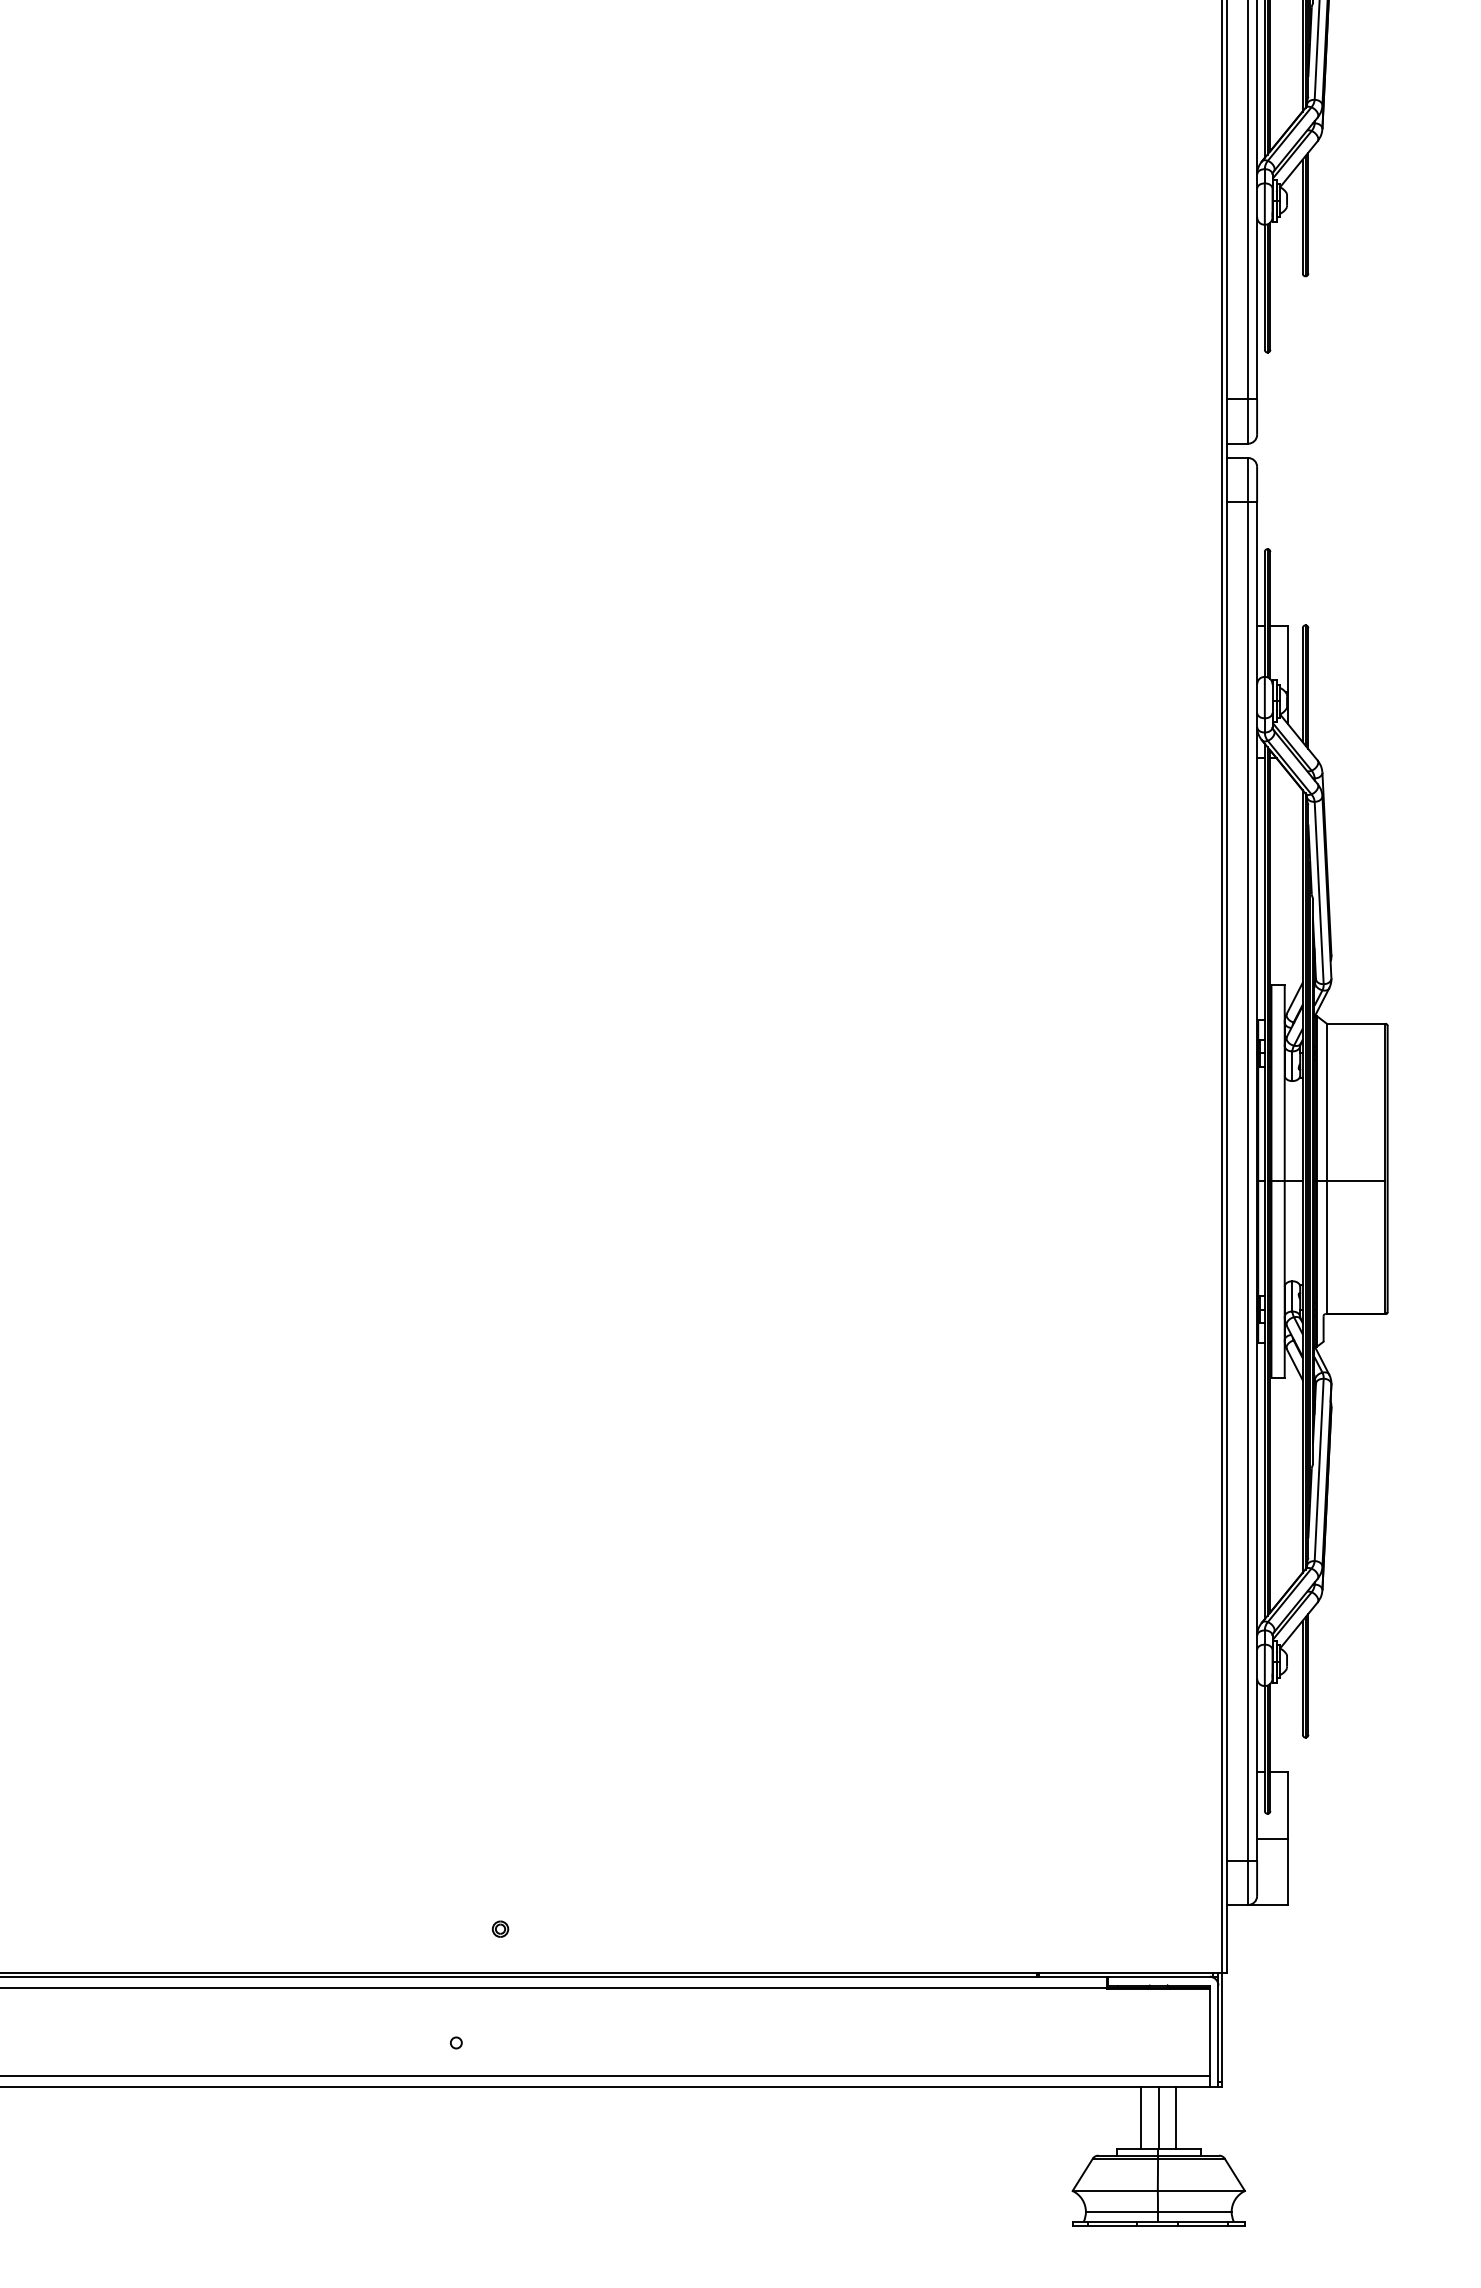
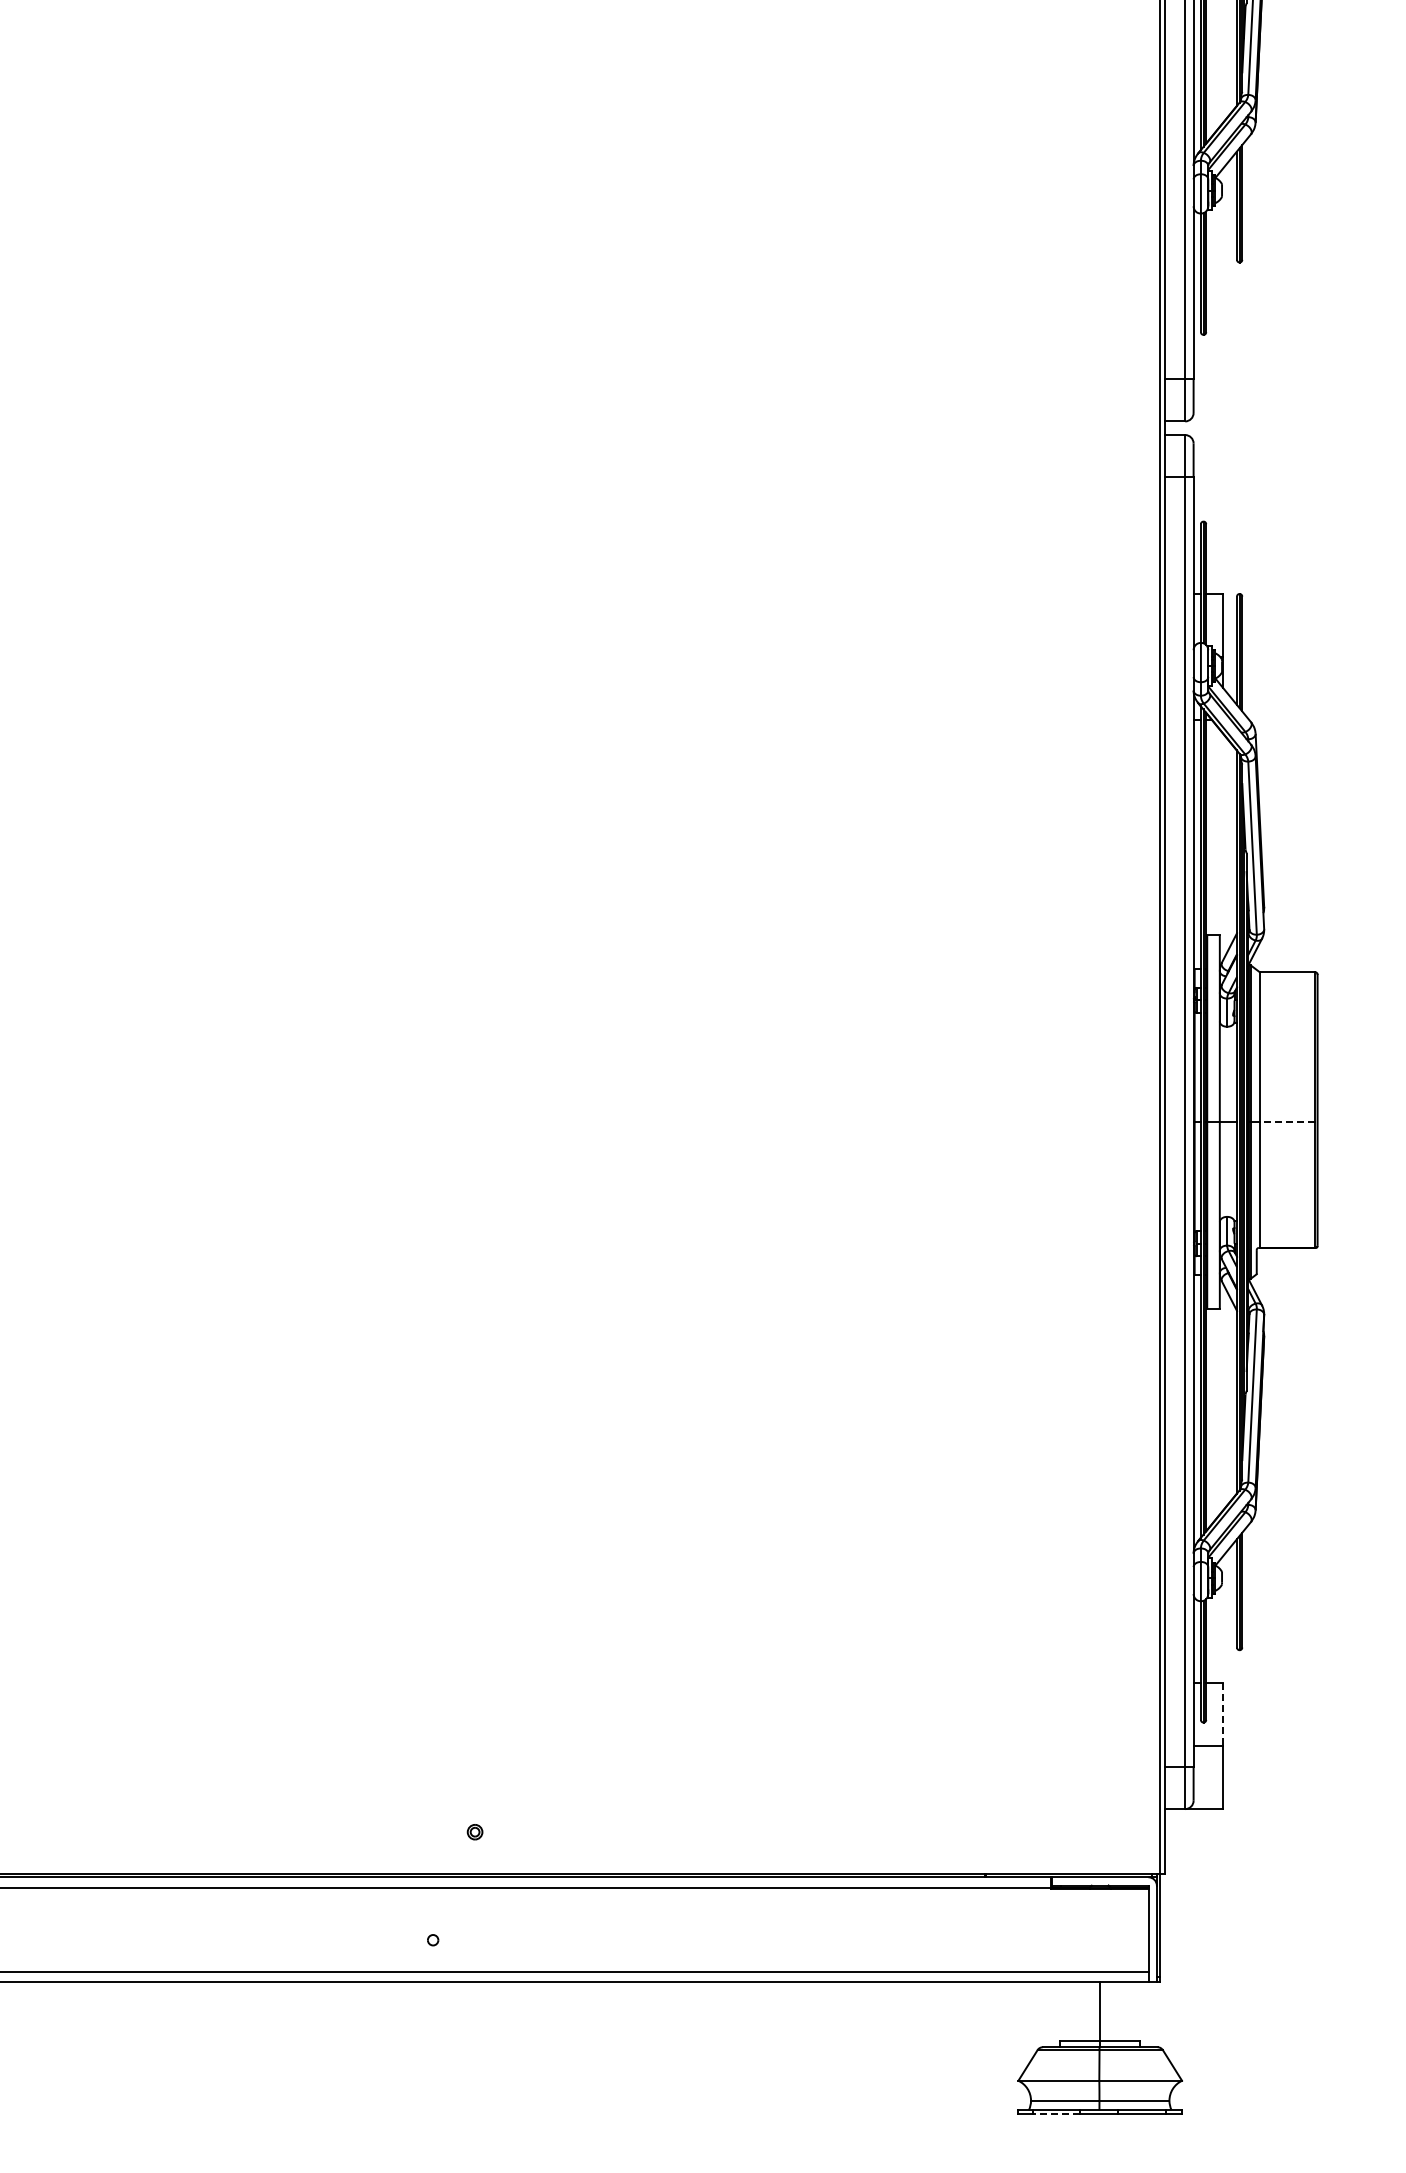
line: (1355, 1181) -> (1287, 1122), solid -> dashed
line: (1287, 1806) -> (1222, 1715), solid -> dashed
line: (1141, 2118) -> (1083, 2011), removed
line: (1176, 2118) -> (1117, 2011), removed
line: (1111, 2226) -> (1055, 2114), solid -> dashed

